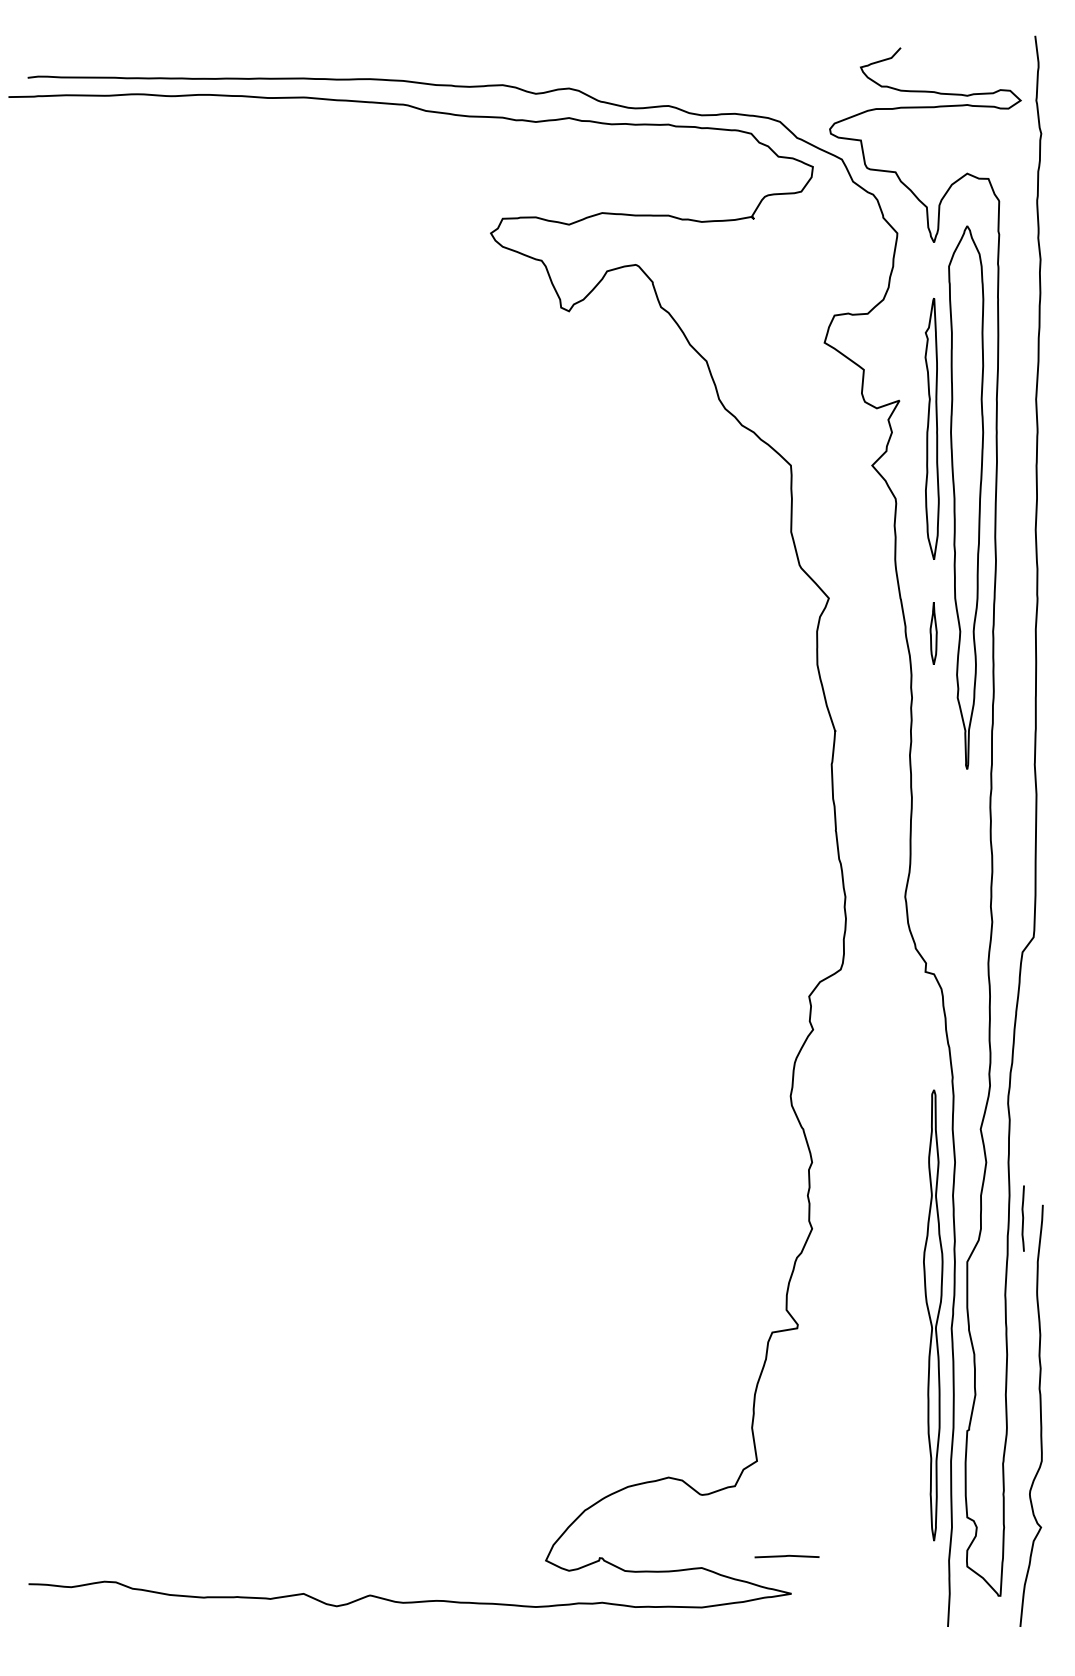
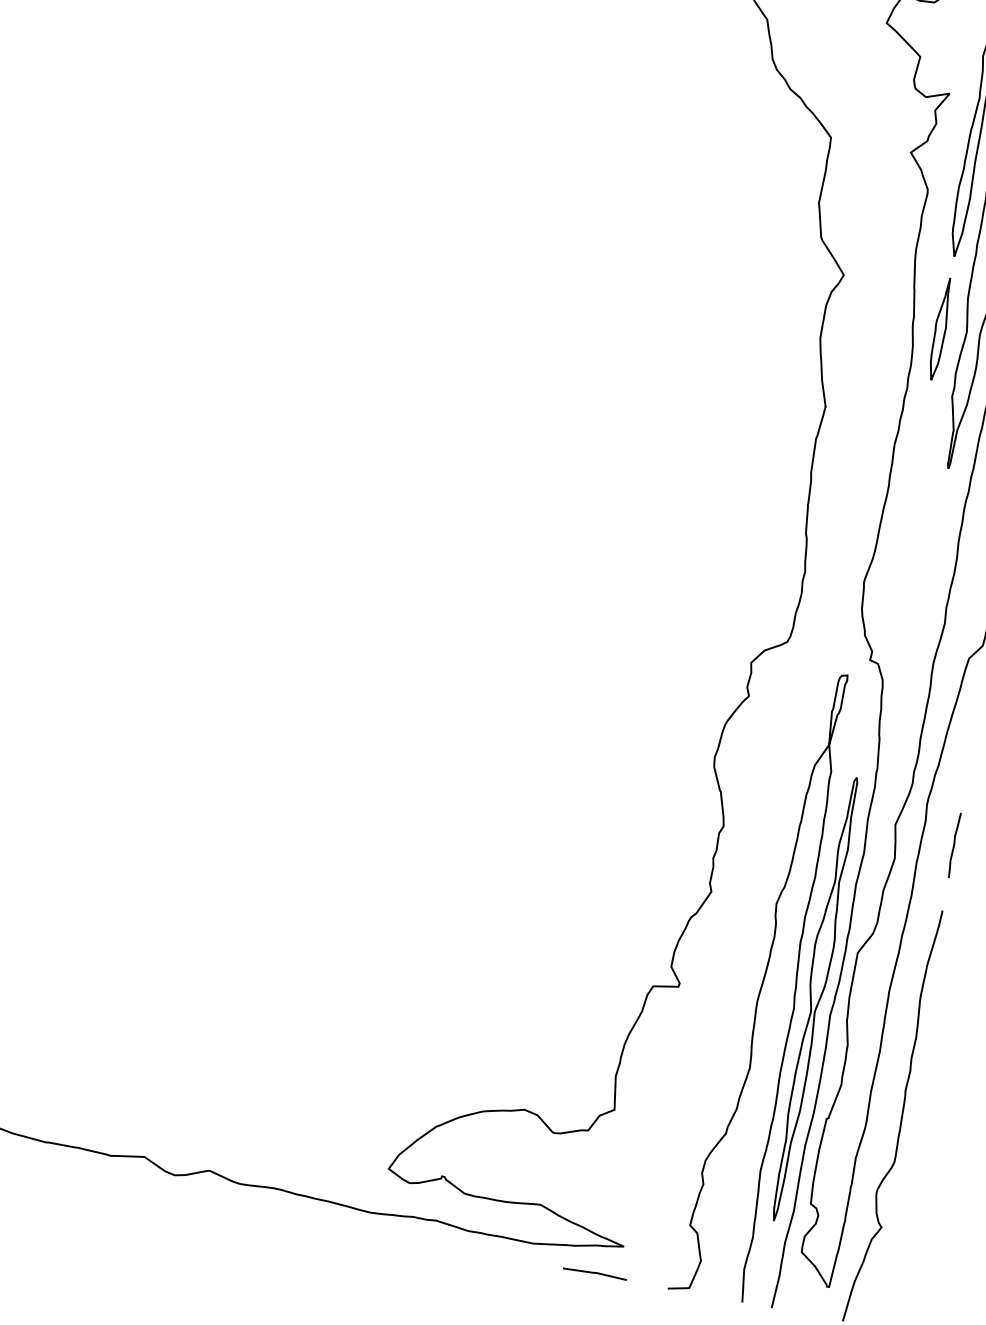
part: (933, 633) -> (940, 328), size x1.67
line: (1022, 1218) -> (953, 845), moved
curve: (880, 1308) -> (763, 982), added
line: (786, 1556) -> (594, 1273), moved

